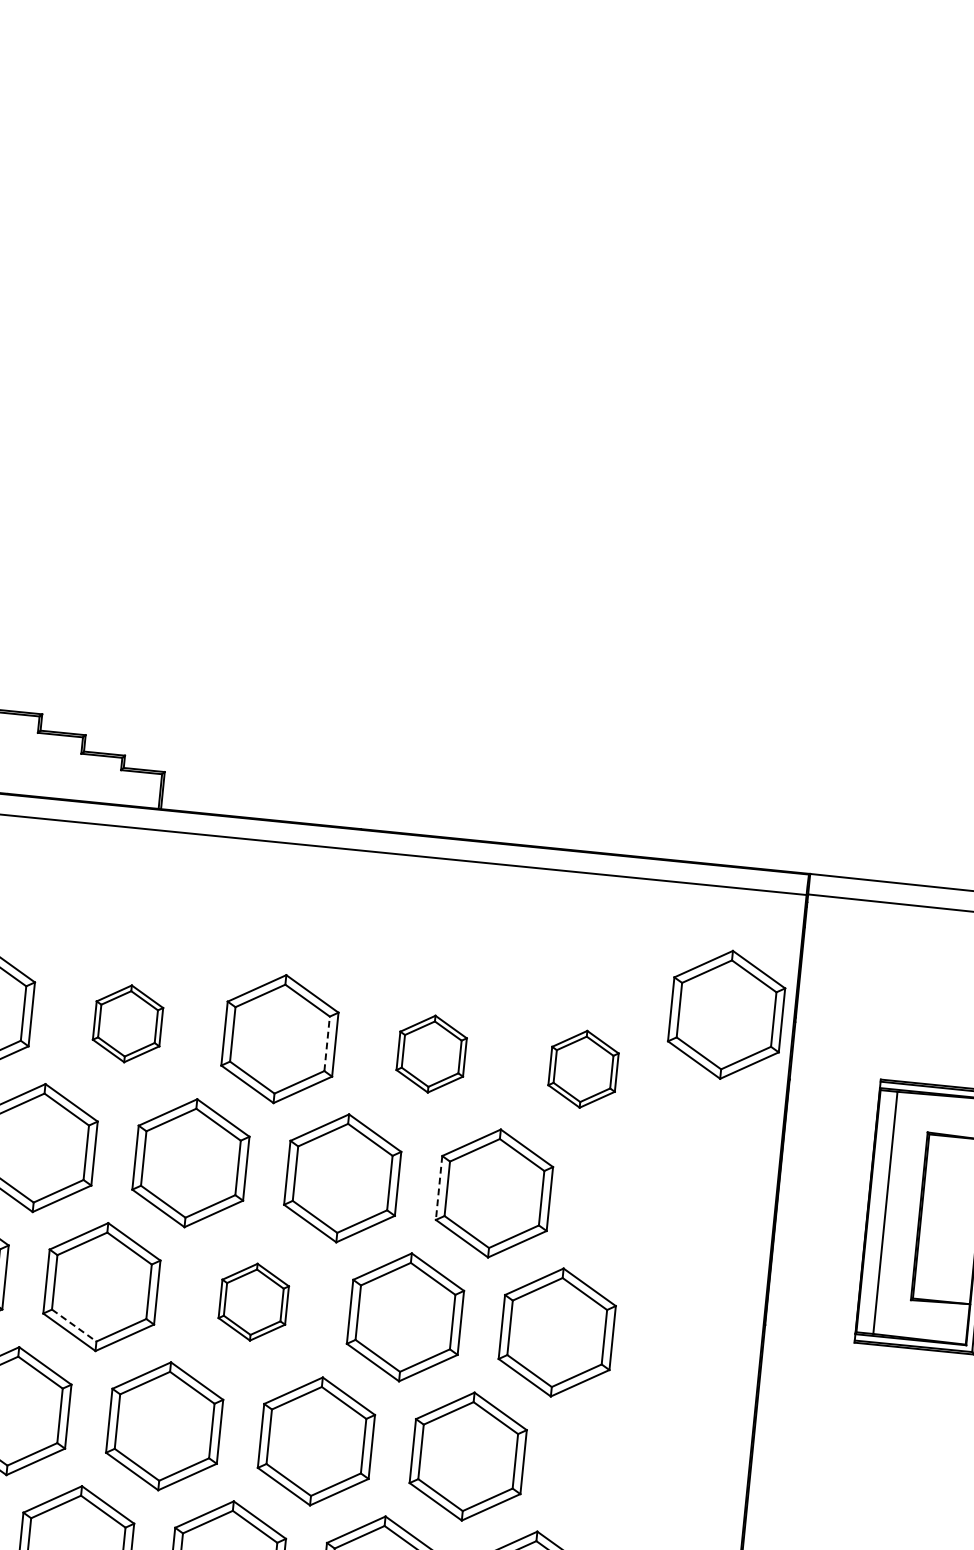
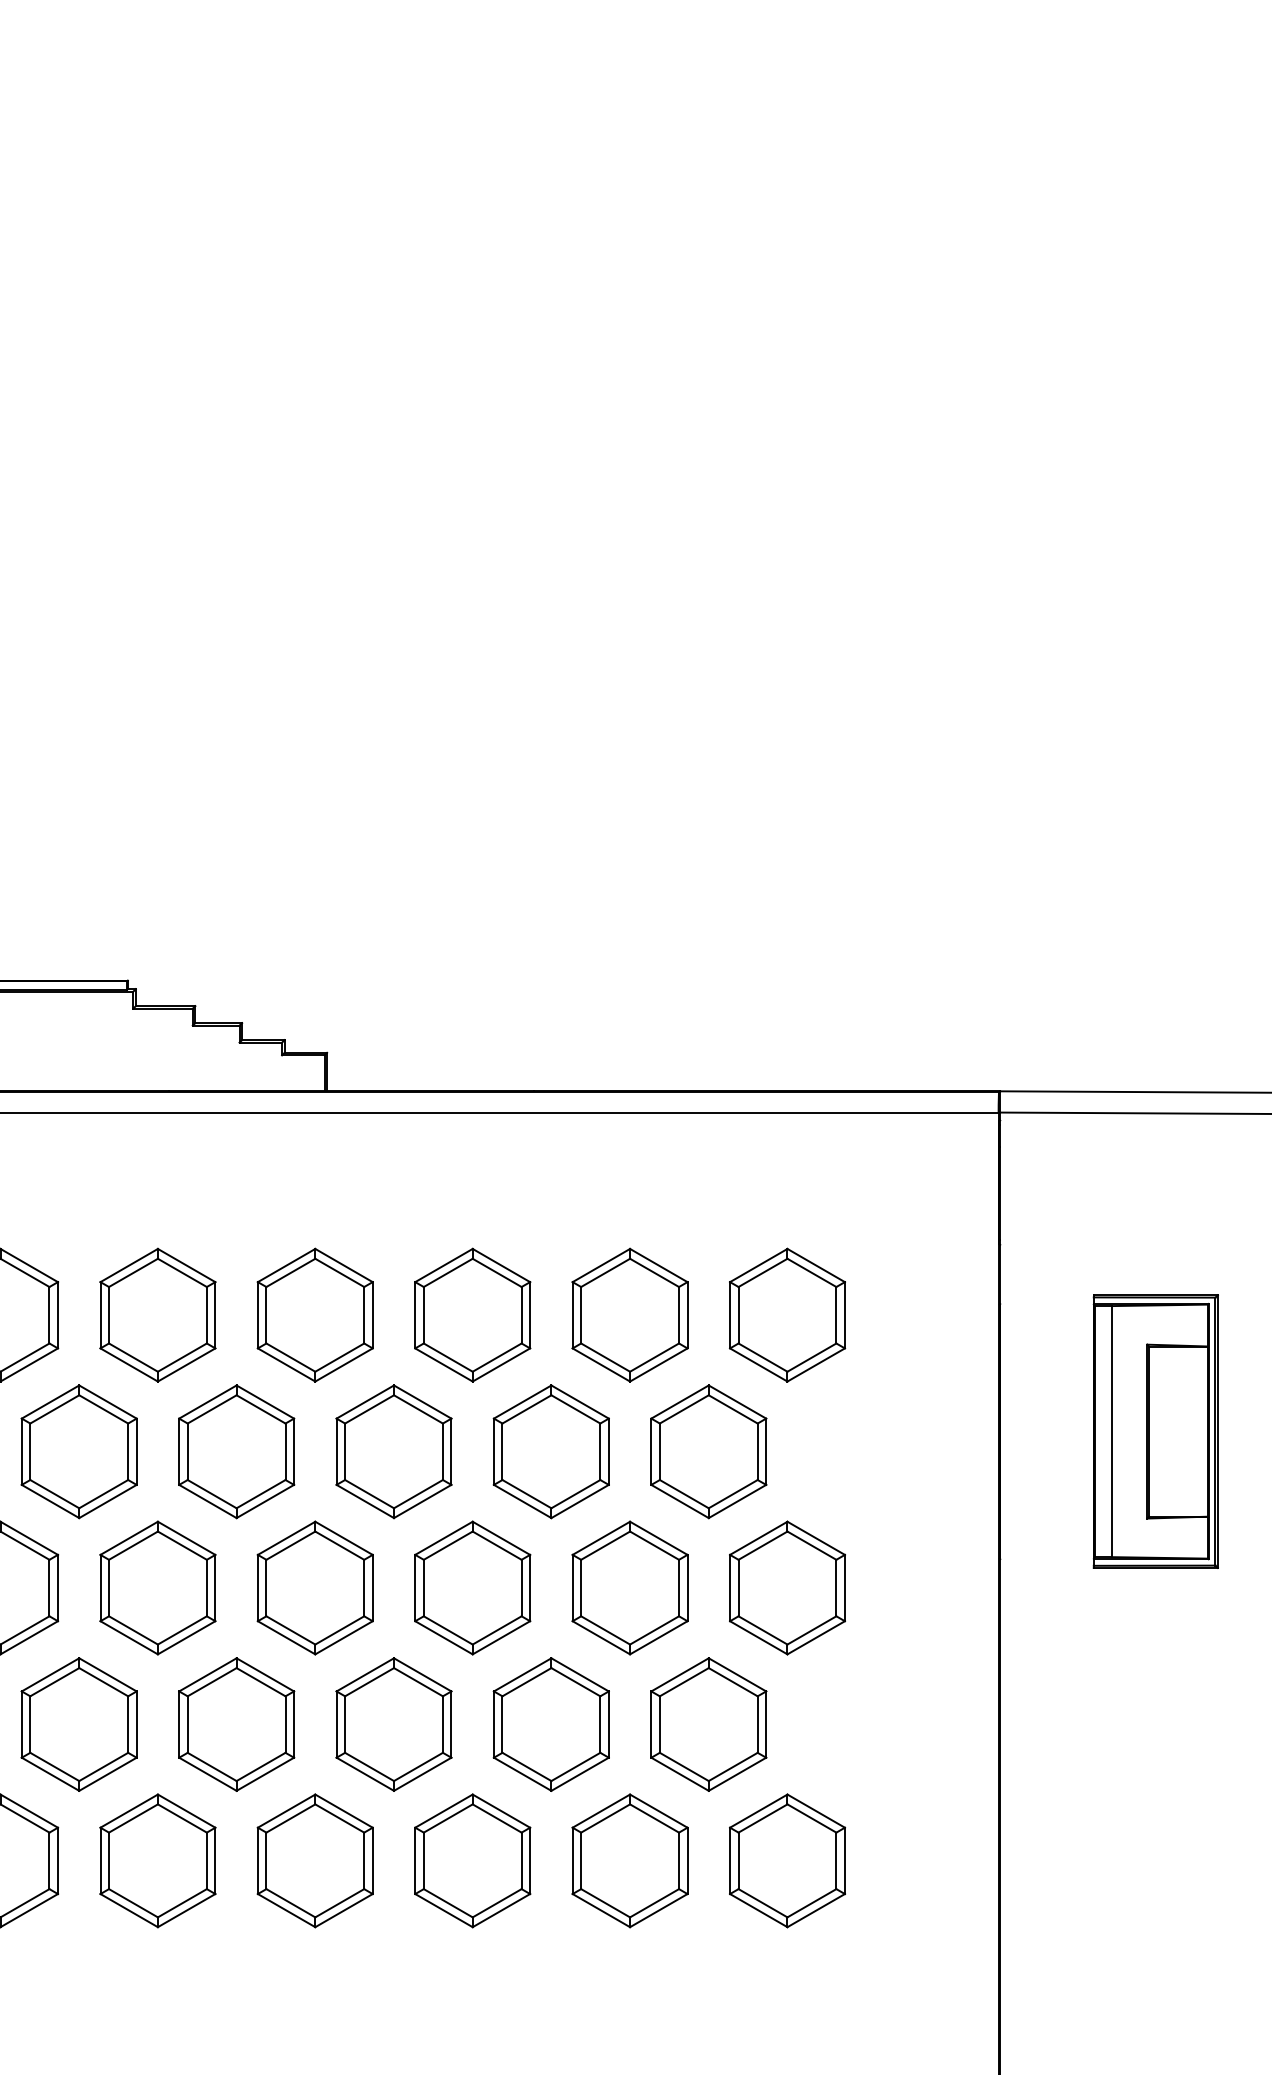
part: (726, 1014) -> (928, 1244), removed
part: (127, 1023) -> (314, 1314), size x1.67
line: (327, 1043) -> (521, 1314), dashed -> solid
part: (431, 1053) -> (629, 1314), size x1.67
part: (583, 1068) -> (787, 1314), size x1.67
line: (439, 1188) -> (651, 1452), dashed -> solid
part: (253, 1301) -> (472, 1587), size x1.67
line: (74, 1325) -> (291, 1630), dashed -> solid

